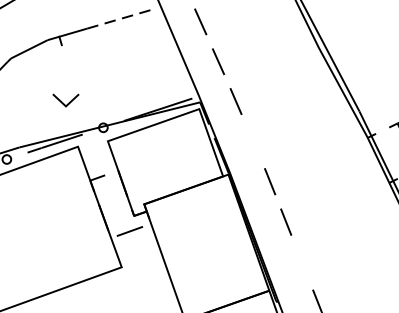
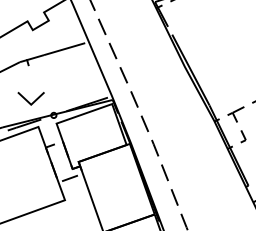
line: (122, 19) -> (65, 49), dashed -> solid
part: (64, 99) -> (30, 98), size x1.67
line: (252, 141) -> (144, 123), added
line: (301, 262) -> (174, 197), added

